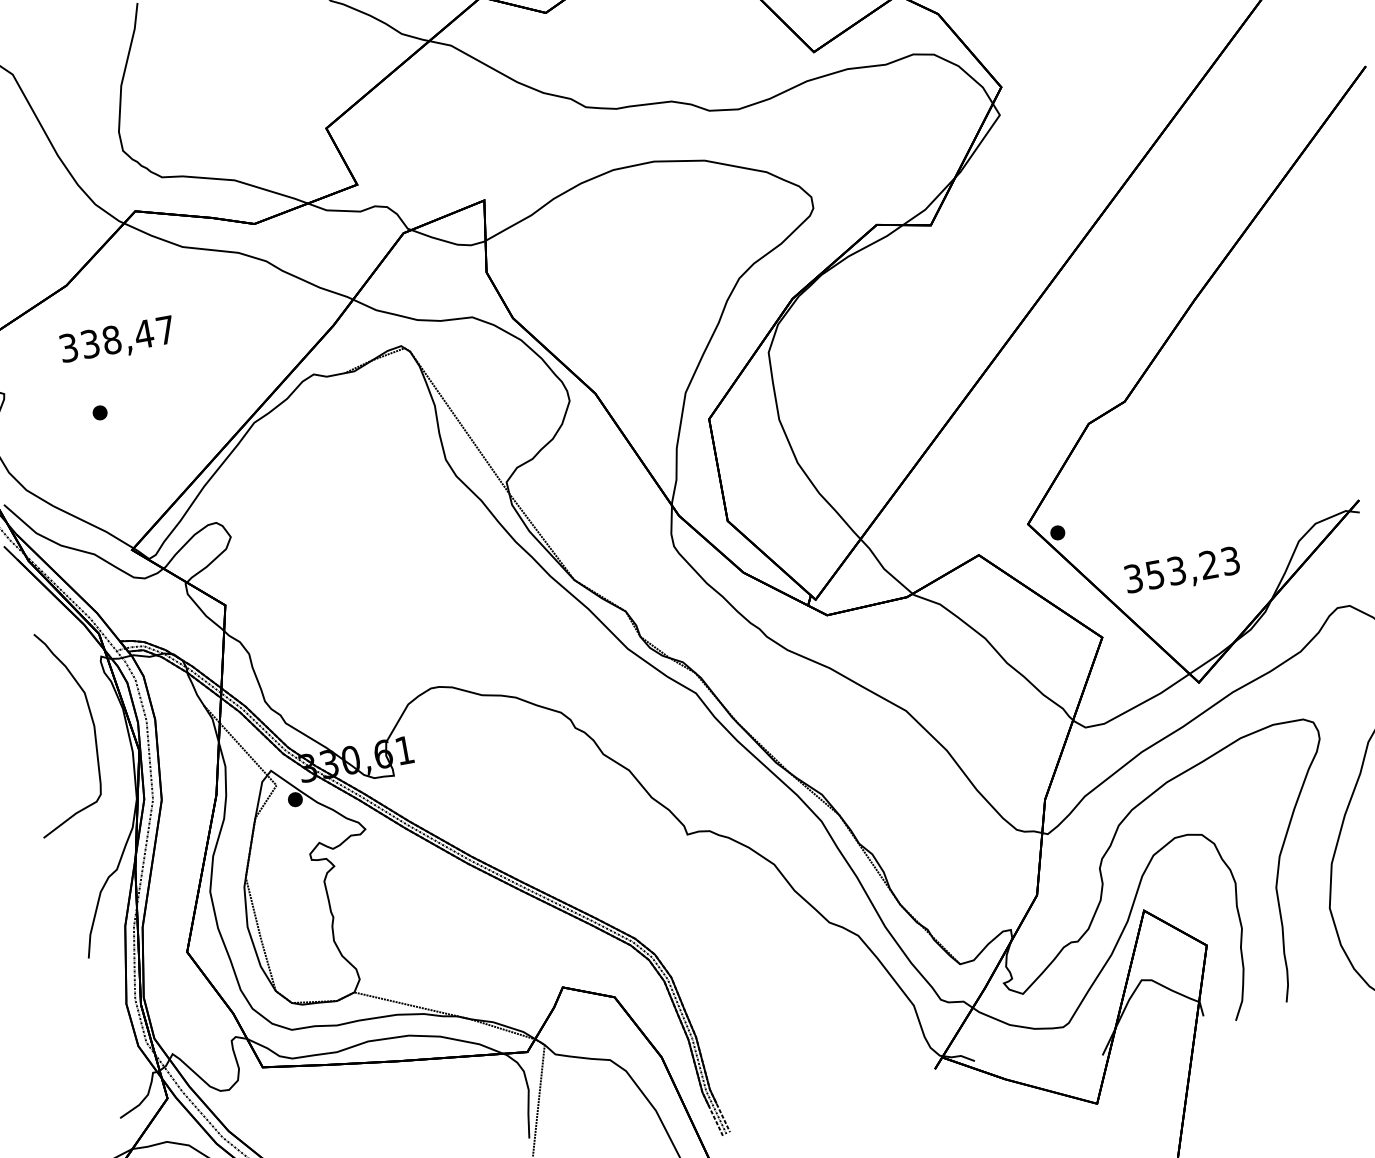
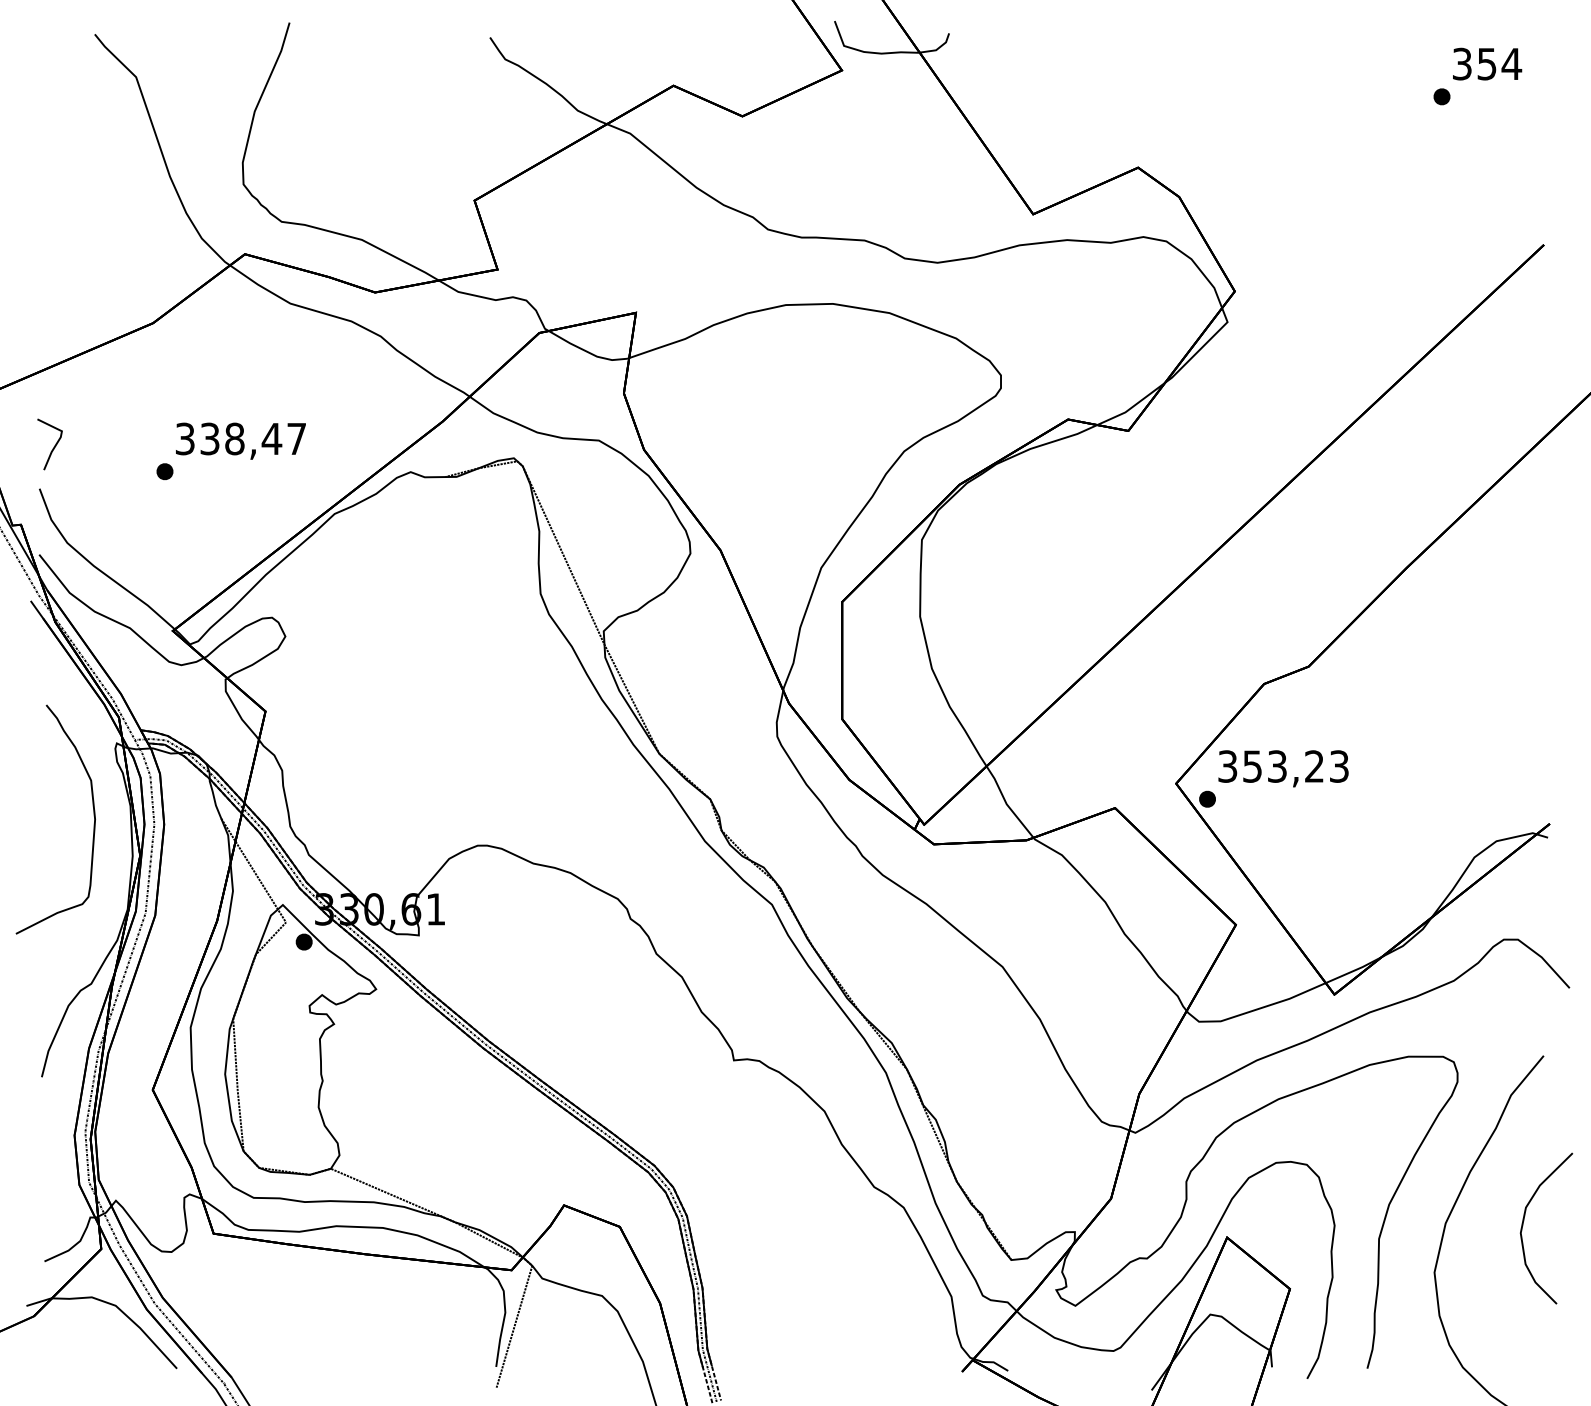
text: (117, 340) -> (240, 440), moved
text: (1182, 571) -> (1283, 768), moved

